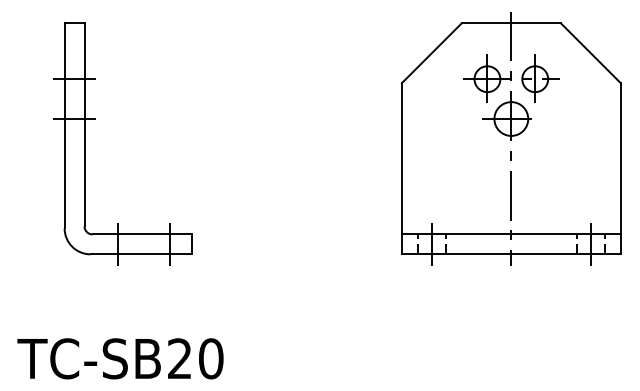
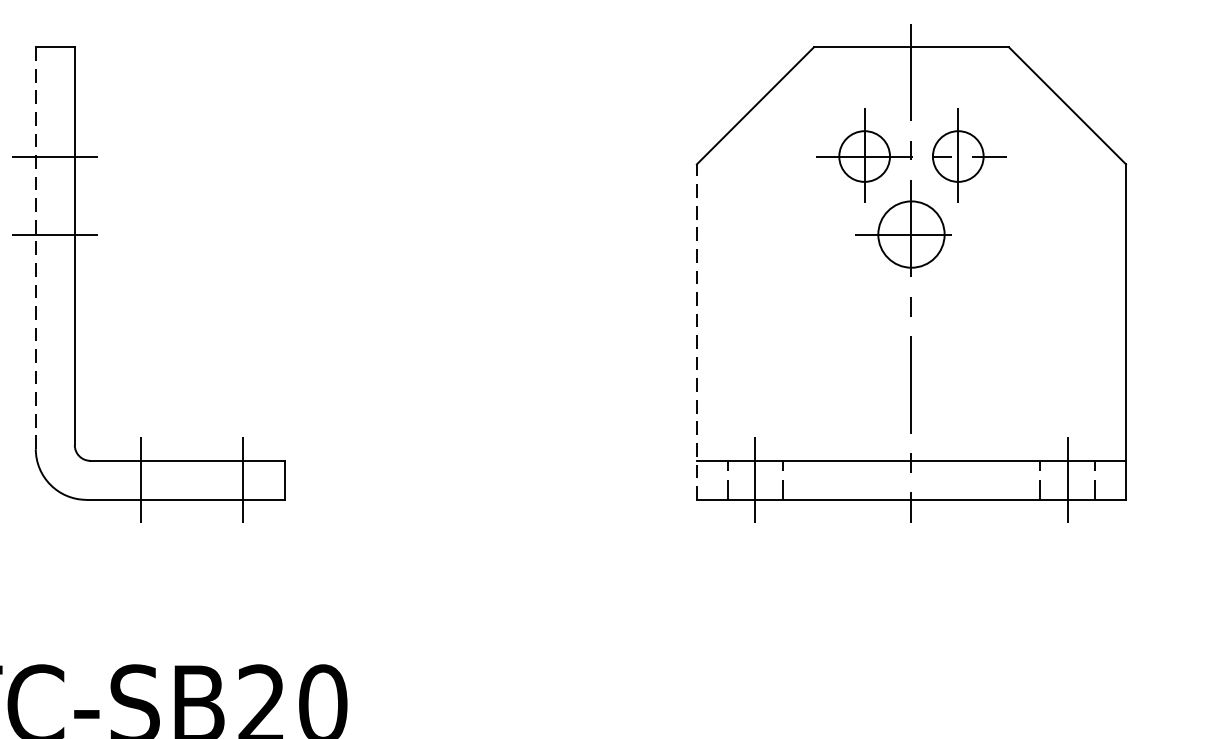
line: (64, 126) -> (35, 249), solid -> dashed
line: (401, 168) -> (696, 331), solid -> dashed

